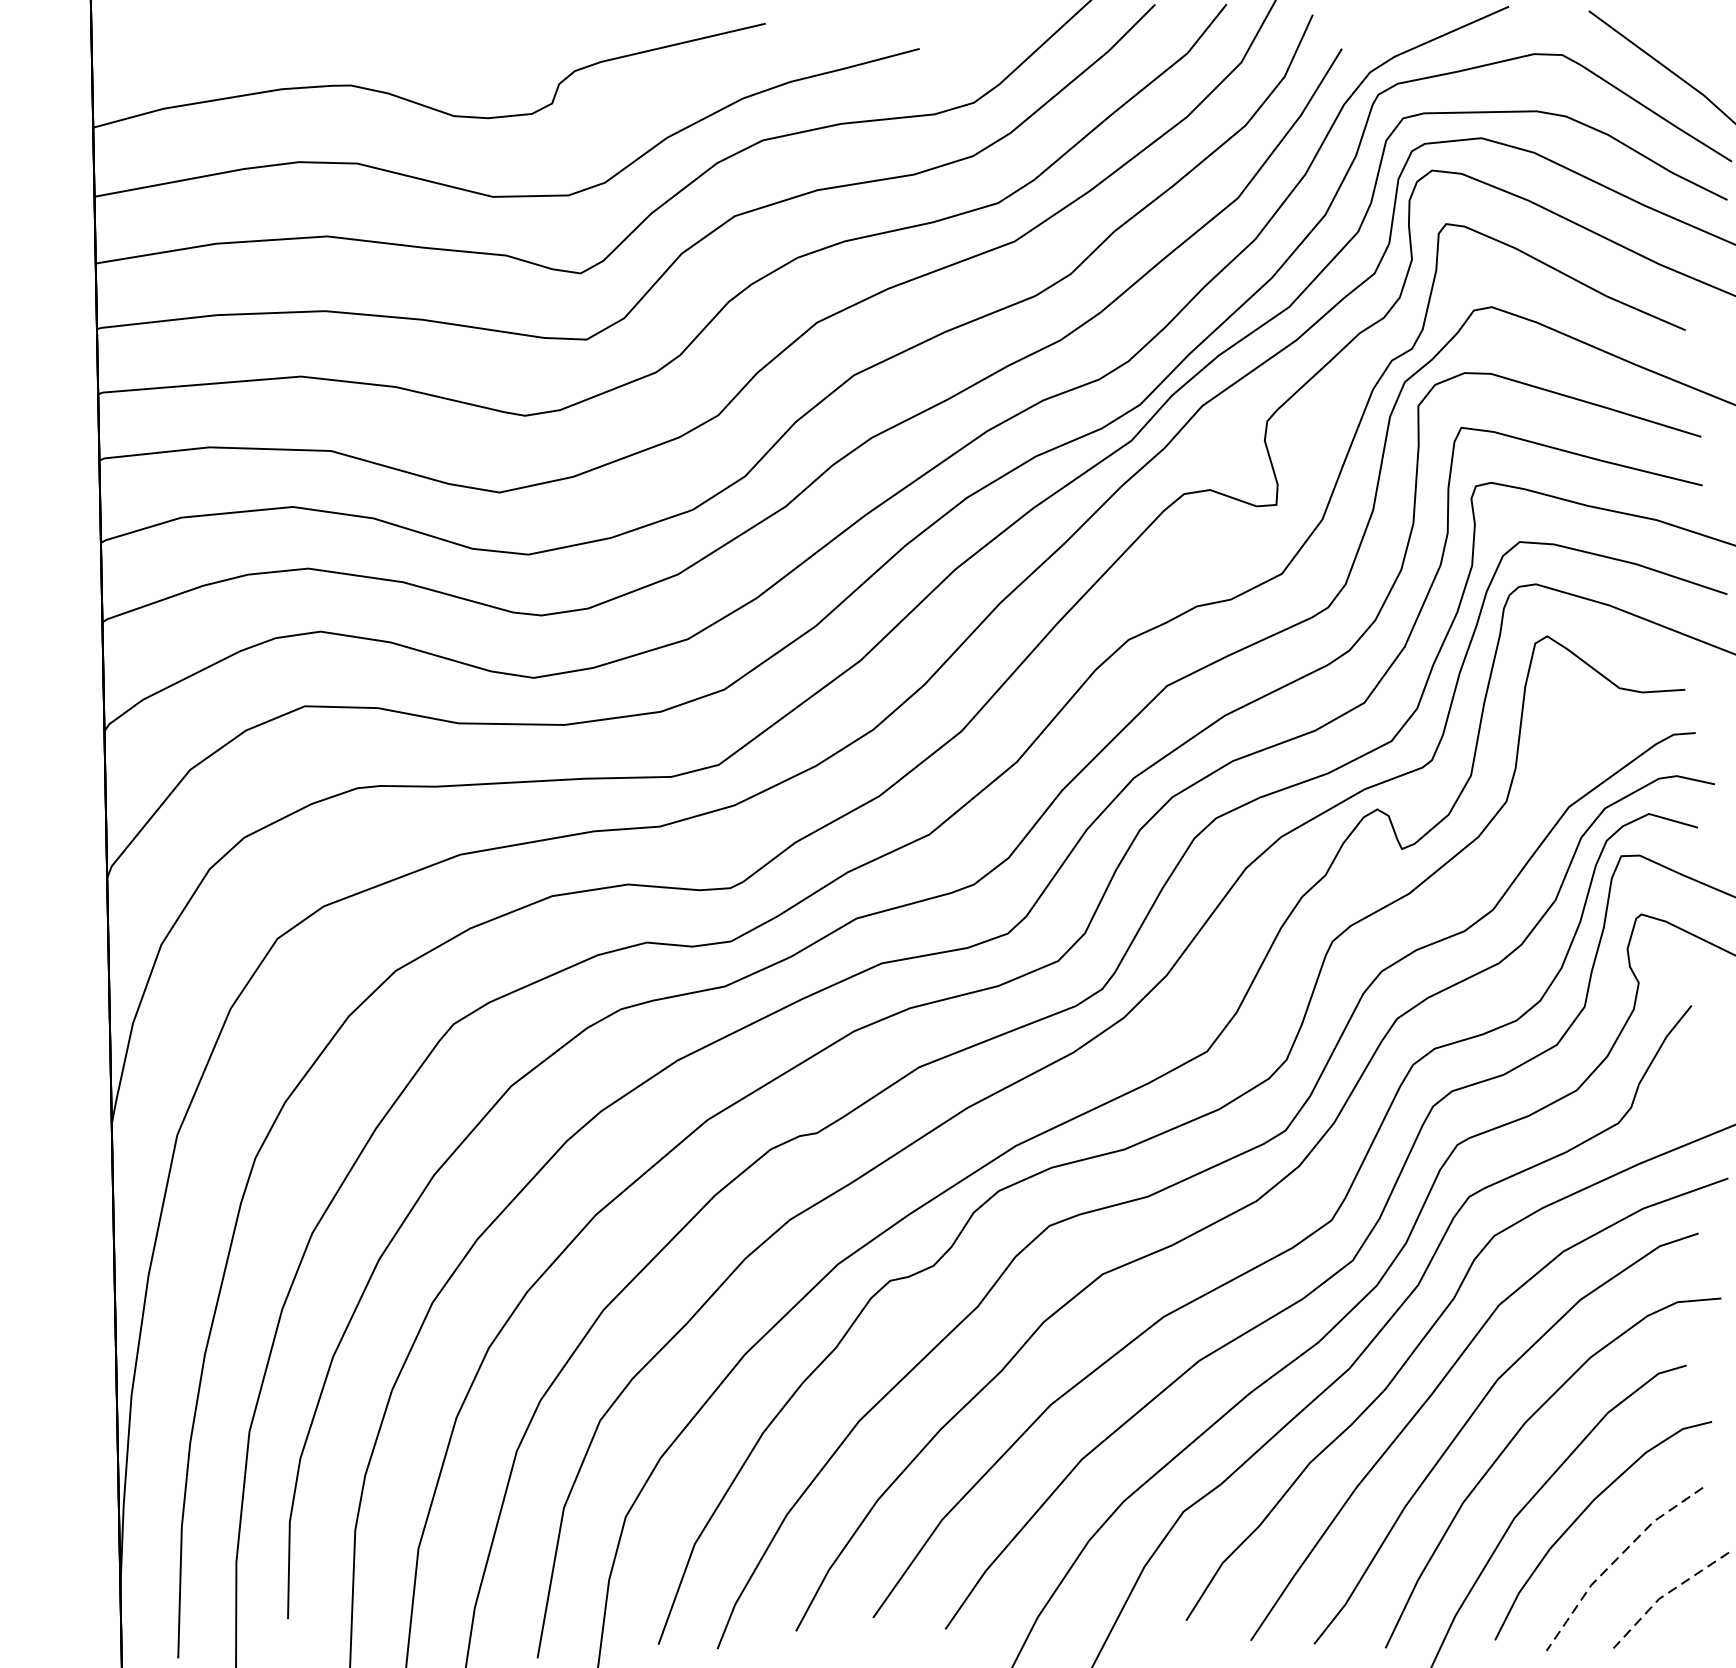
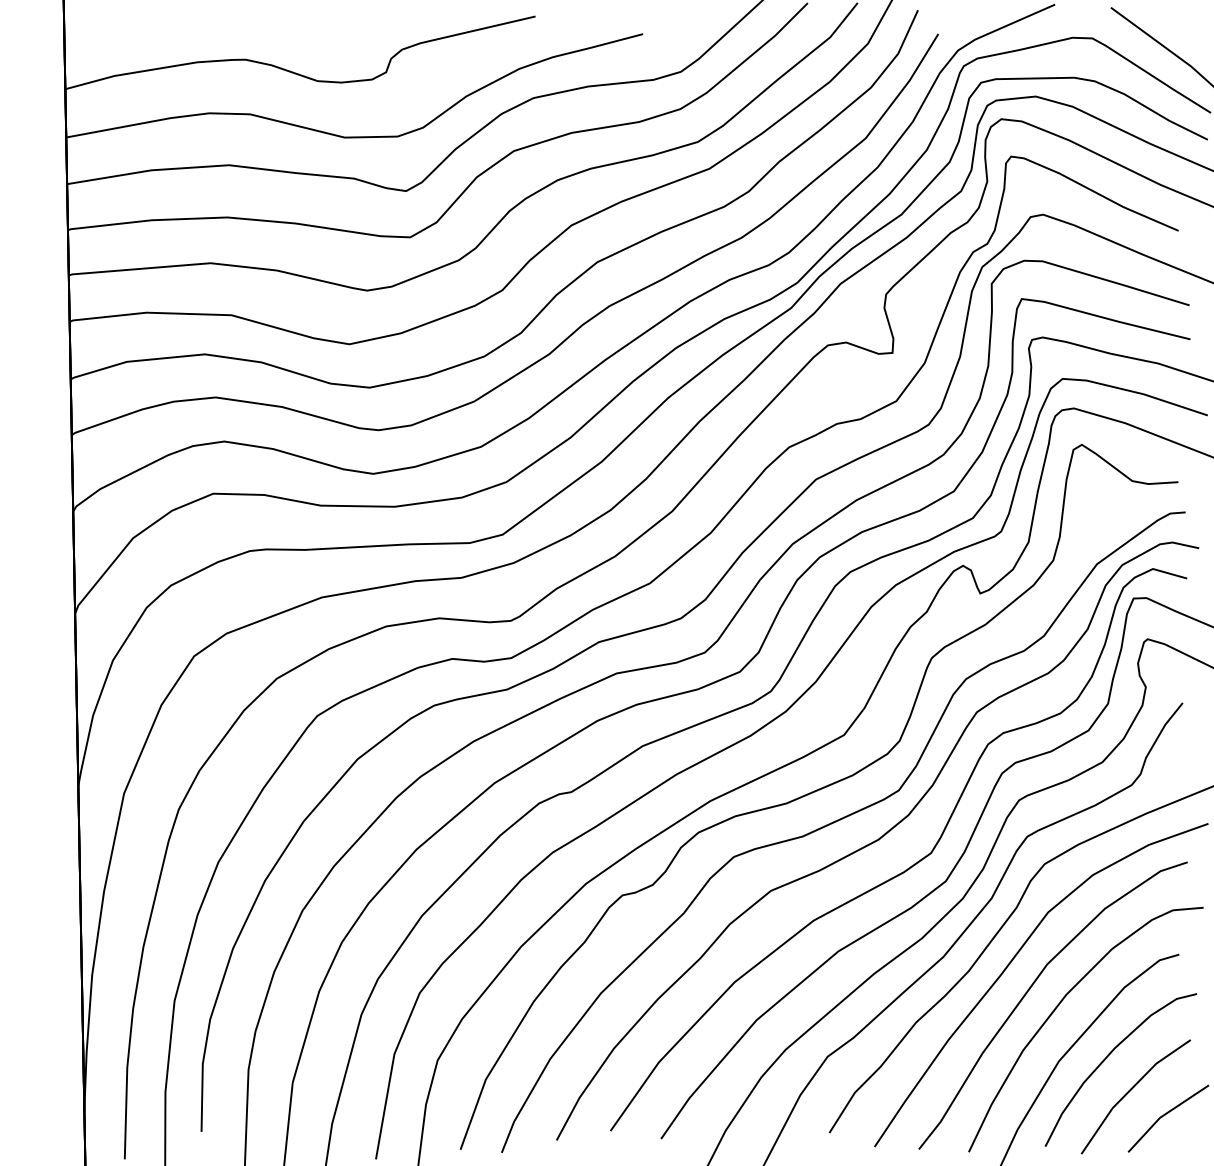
line: (1615, 1561) -> (1129, 1091), dashed -> solid
line: (1665, 1595) -> (1164, 1115), dashed -> solid

